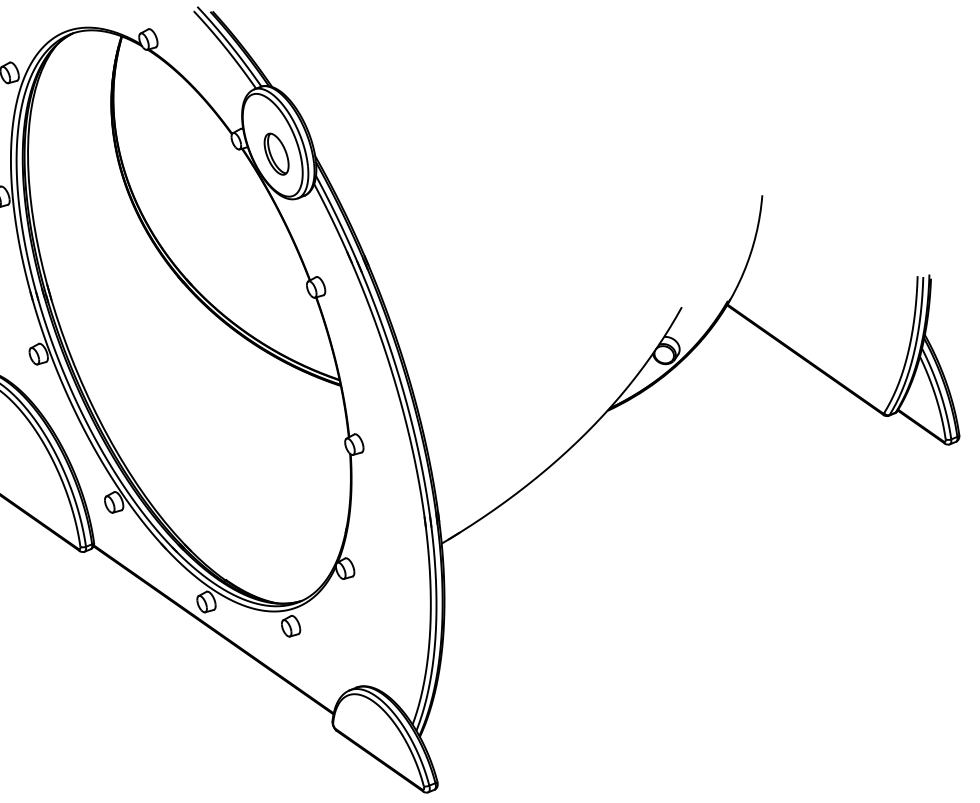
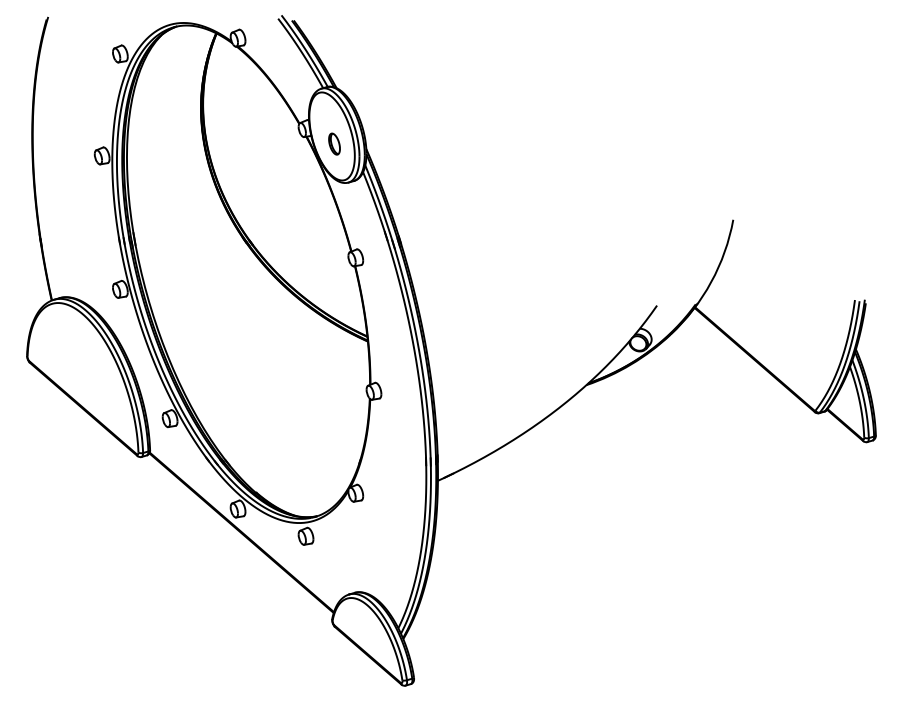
part: (276, 153) -> (334, 143), size x0.6

